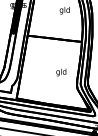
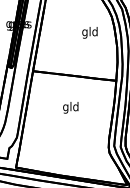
text: (61, 72) -> (71, 107), moved

